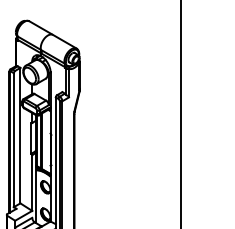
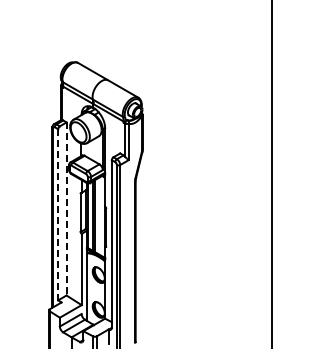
line: (20, 135) -> (66, 208), solid -> dashed
line: (14, 139) -> (58, 214), solid -> dashed

